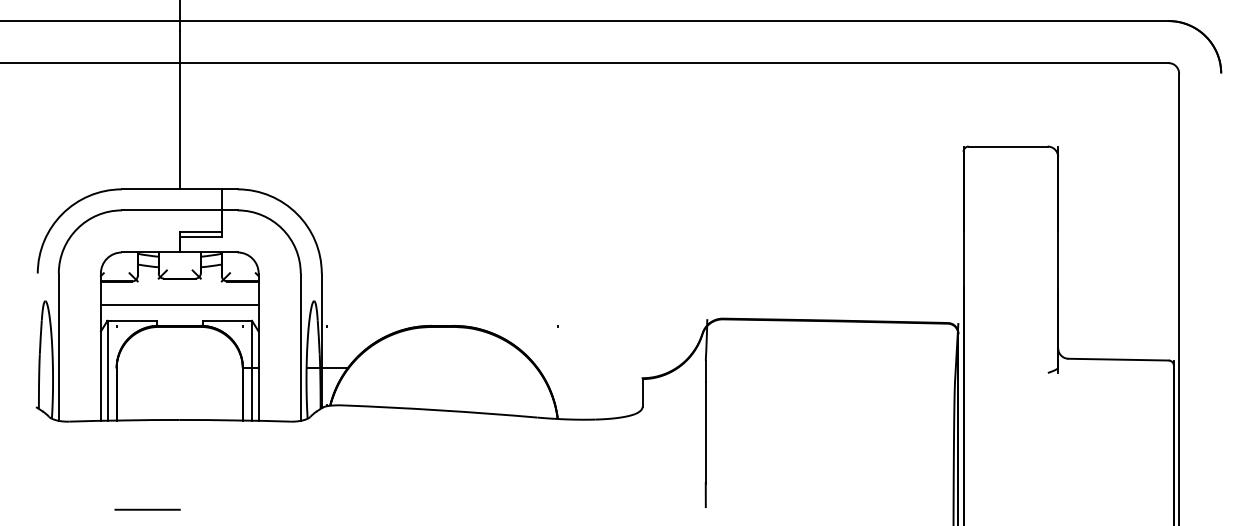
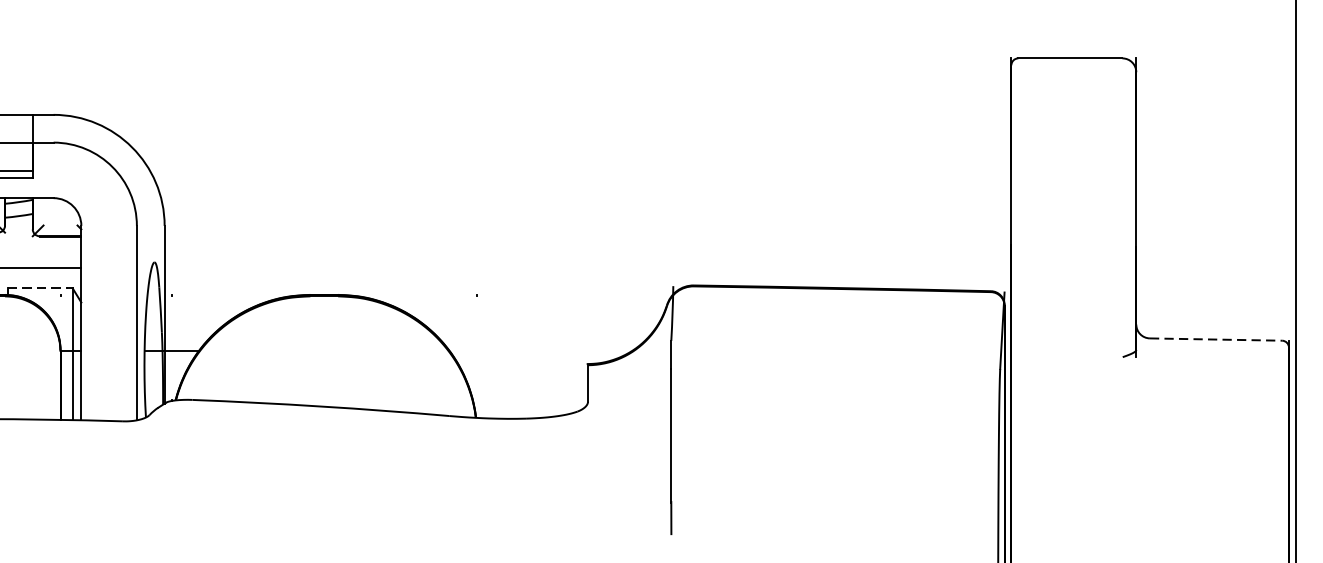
line: (225, 320) -> (37, 287), solid -> dashed
line: (1119, 359) -> (1217, 339), solid -> dashed

